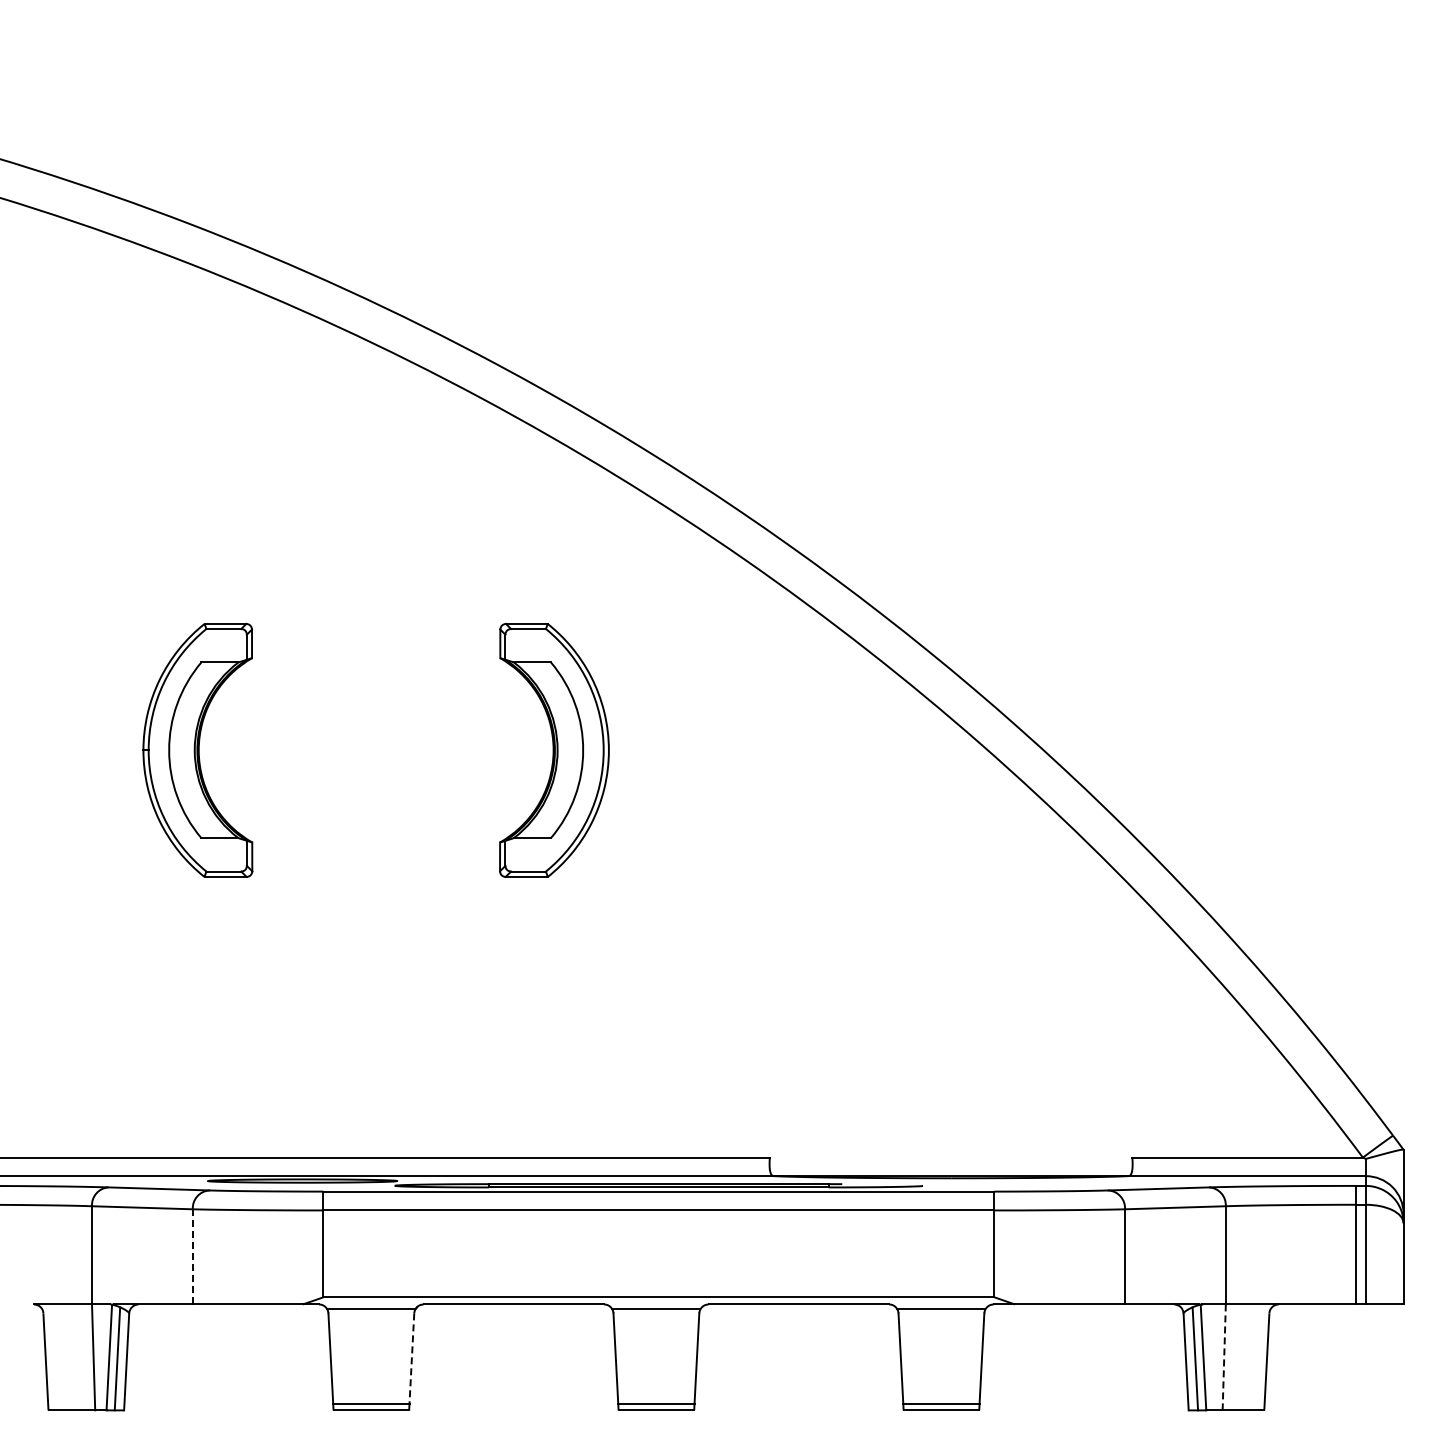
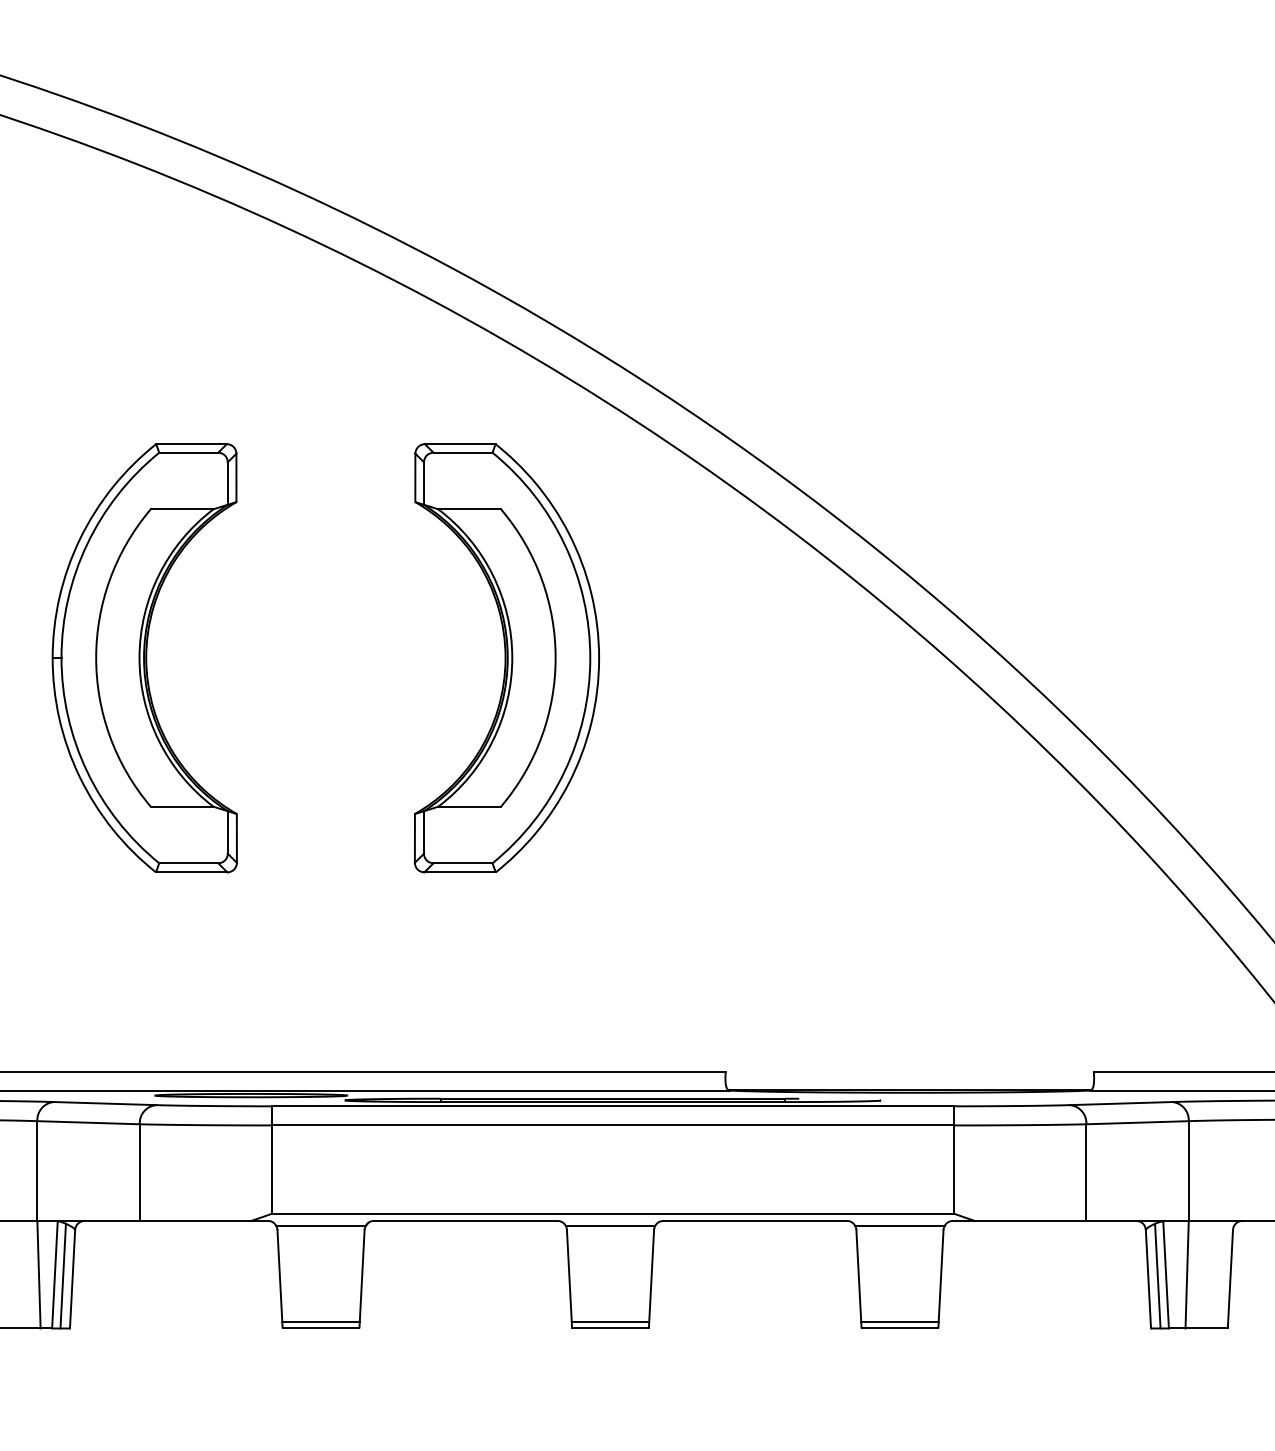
part: (197, 750) -> (144, 658), size x1.67
part: (554, 750) -> (507, 658), size x1.67
line: (192, 1256) -> (139, 1172), dashed -> solid
line: (1224, 1357) -> (1187, 1274), dashed -> solid
line: (411, 1359) -> (361, 1276), dashed -> solid

